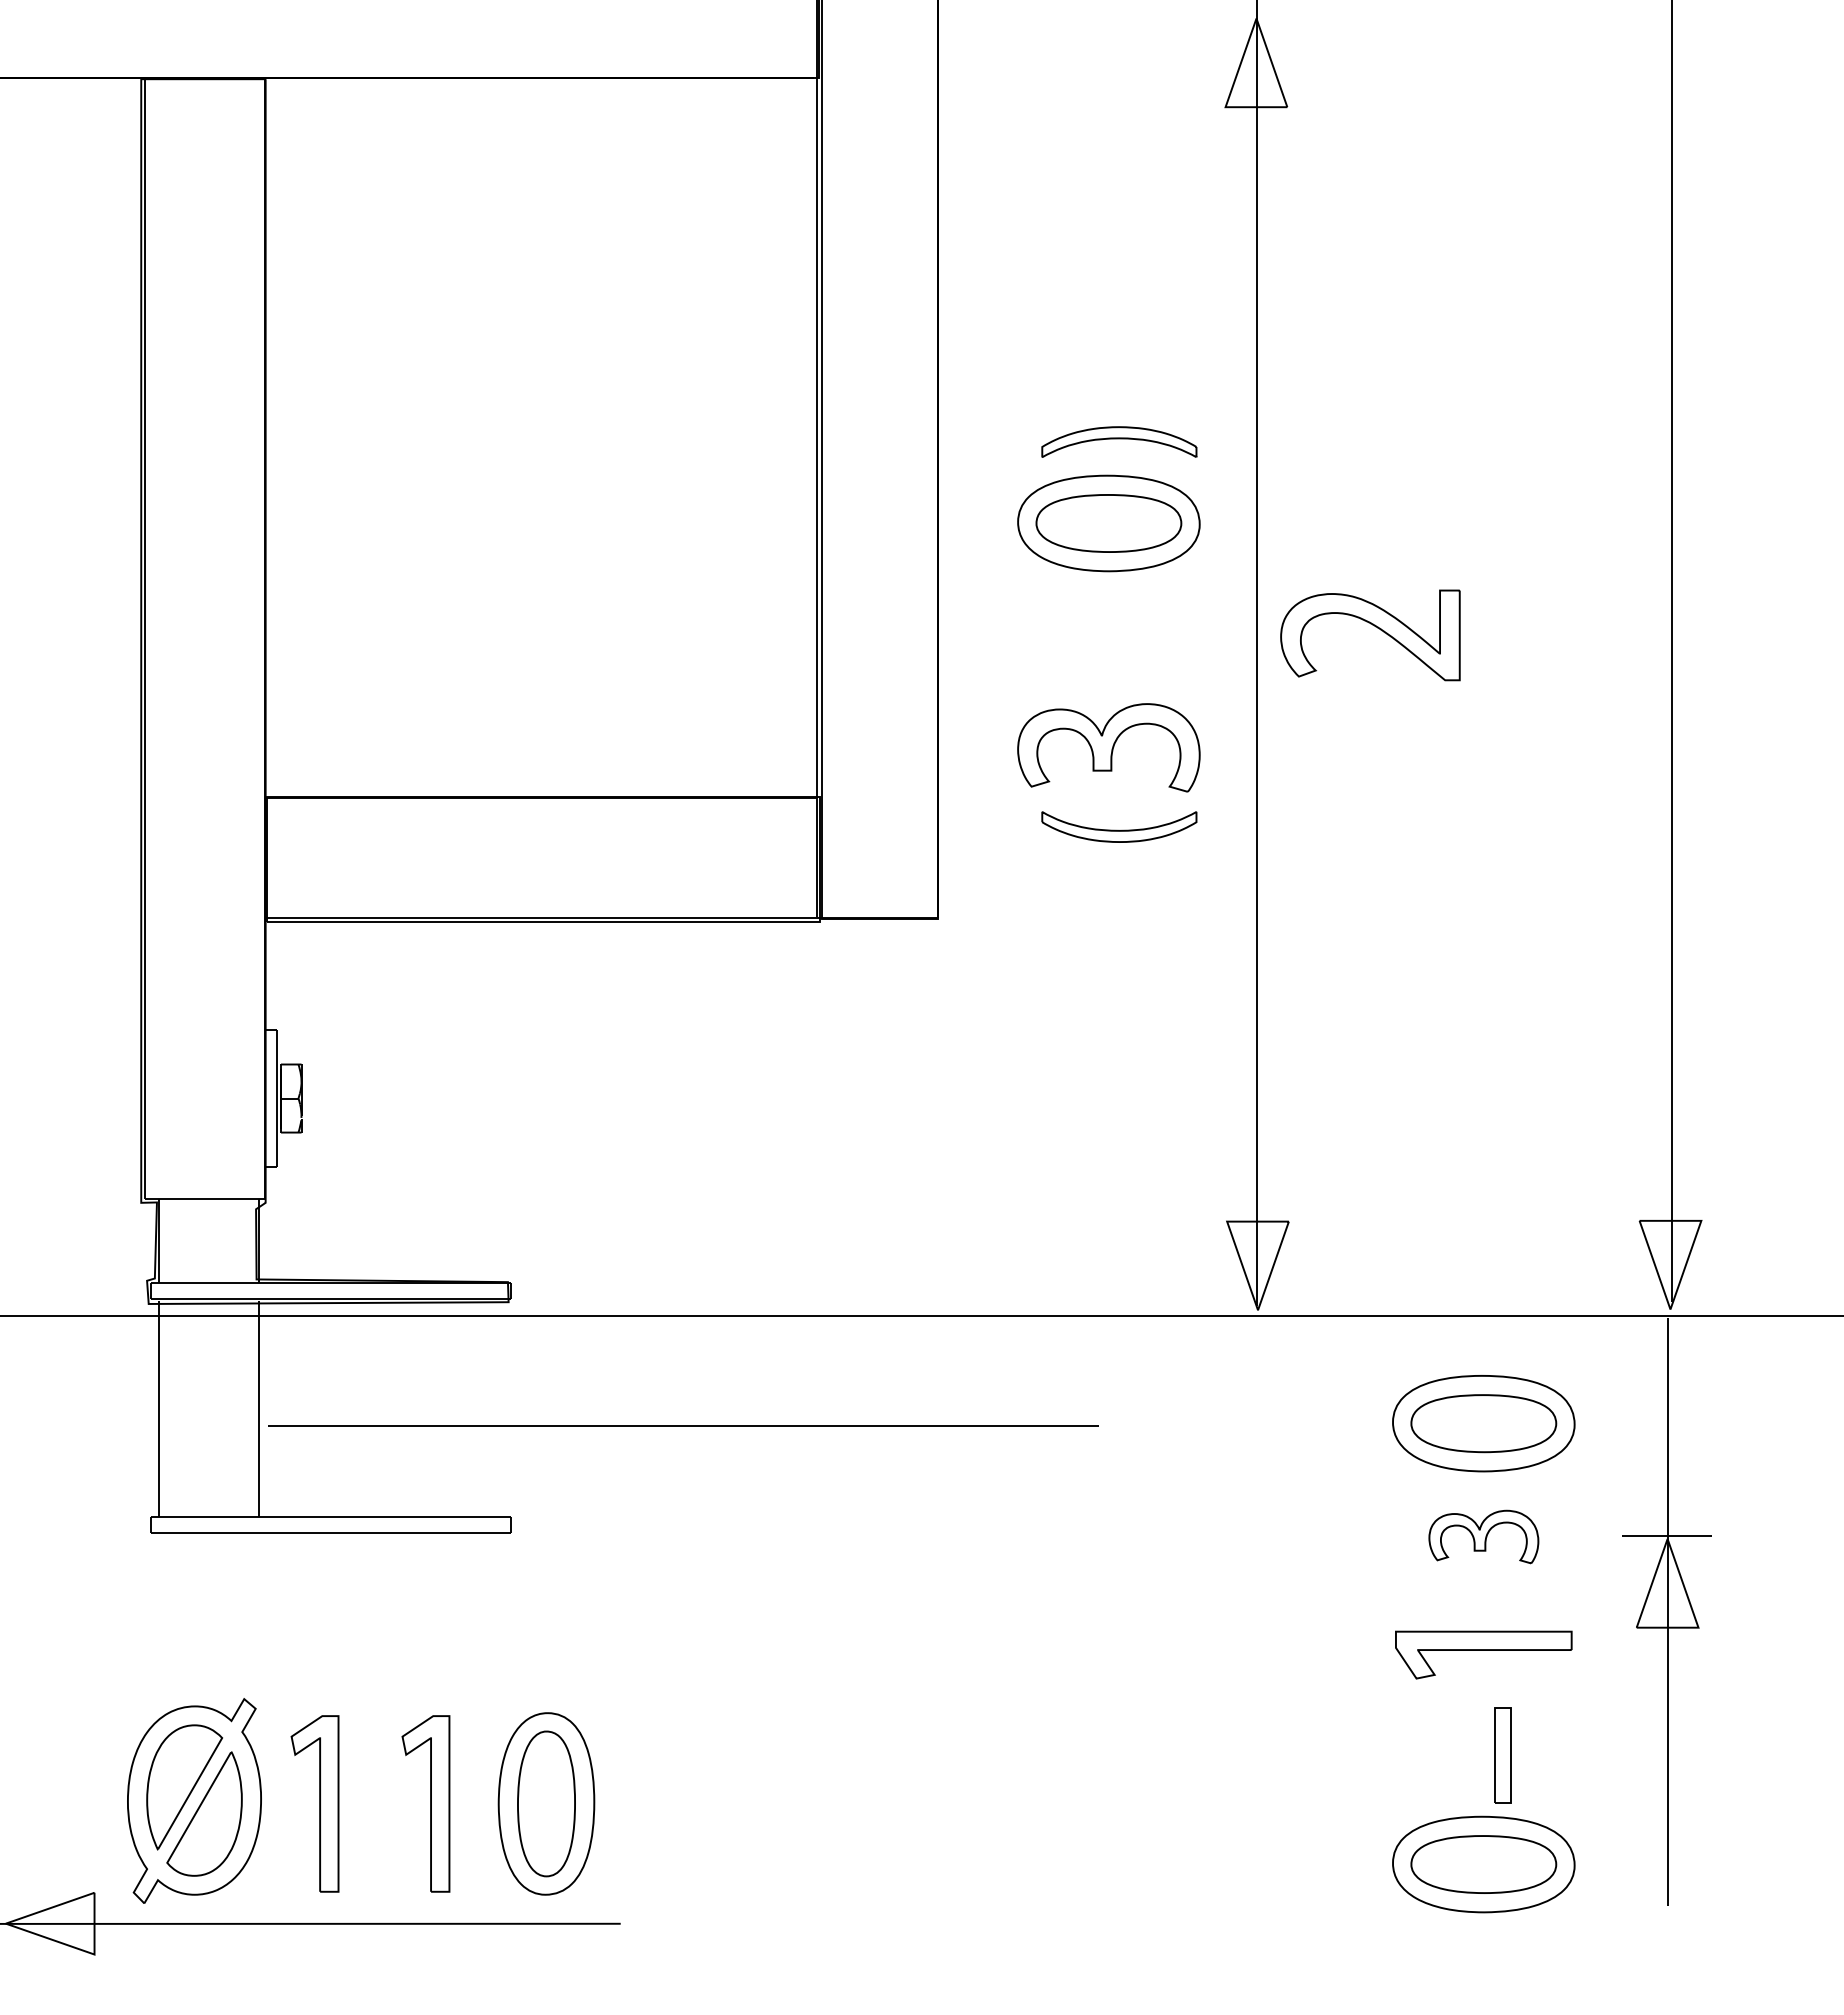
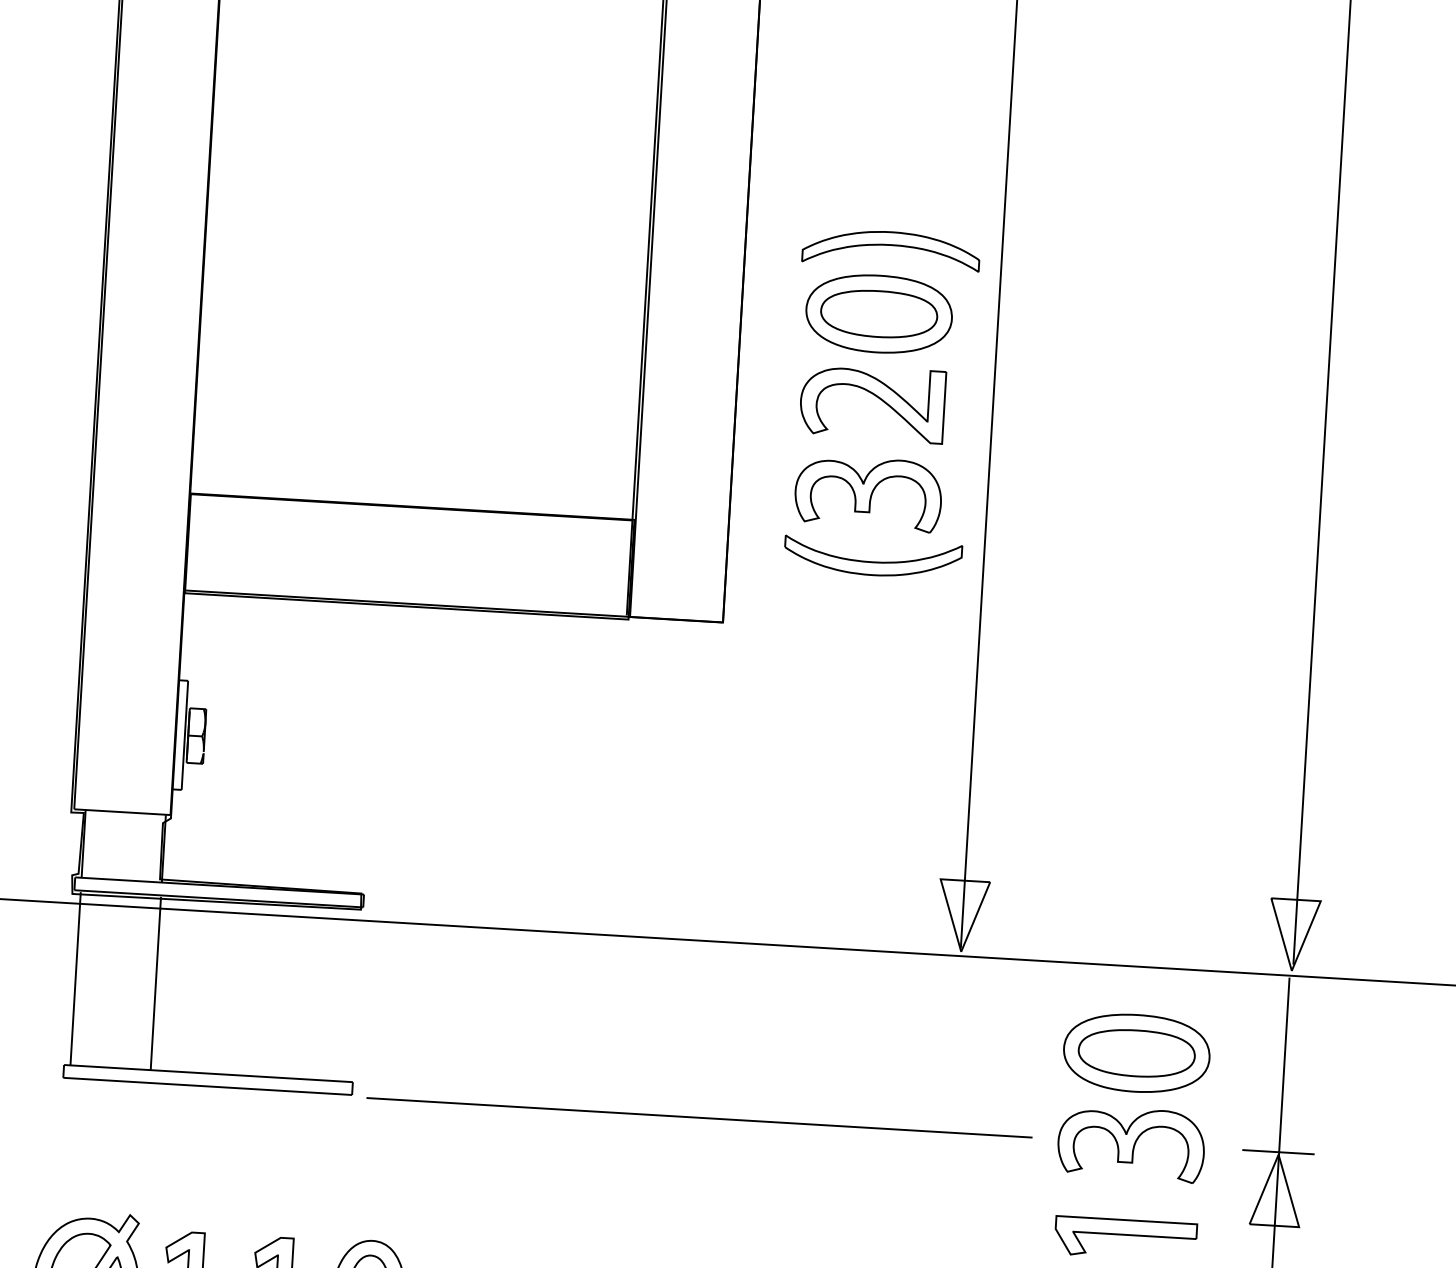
part: (1119, 441) -> (891, 248), size x1.43
part: (1375, 627) -> (877, 397), moved
part: (1119, 826) -> (873, 557), size x1.43
line: (683, 1425) -> (699, 1117), moved
part: (1483, 1536) -> (1131, 1143), size x1.67

